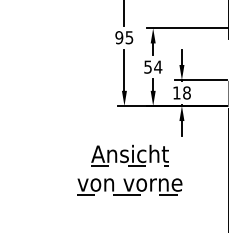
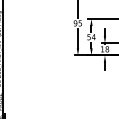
part: (129, 169) -> (80, 85), removed

